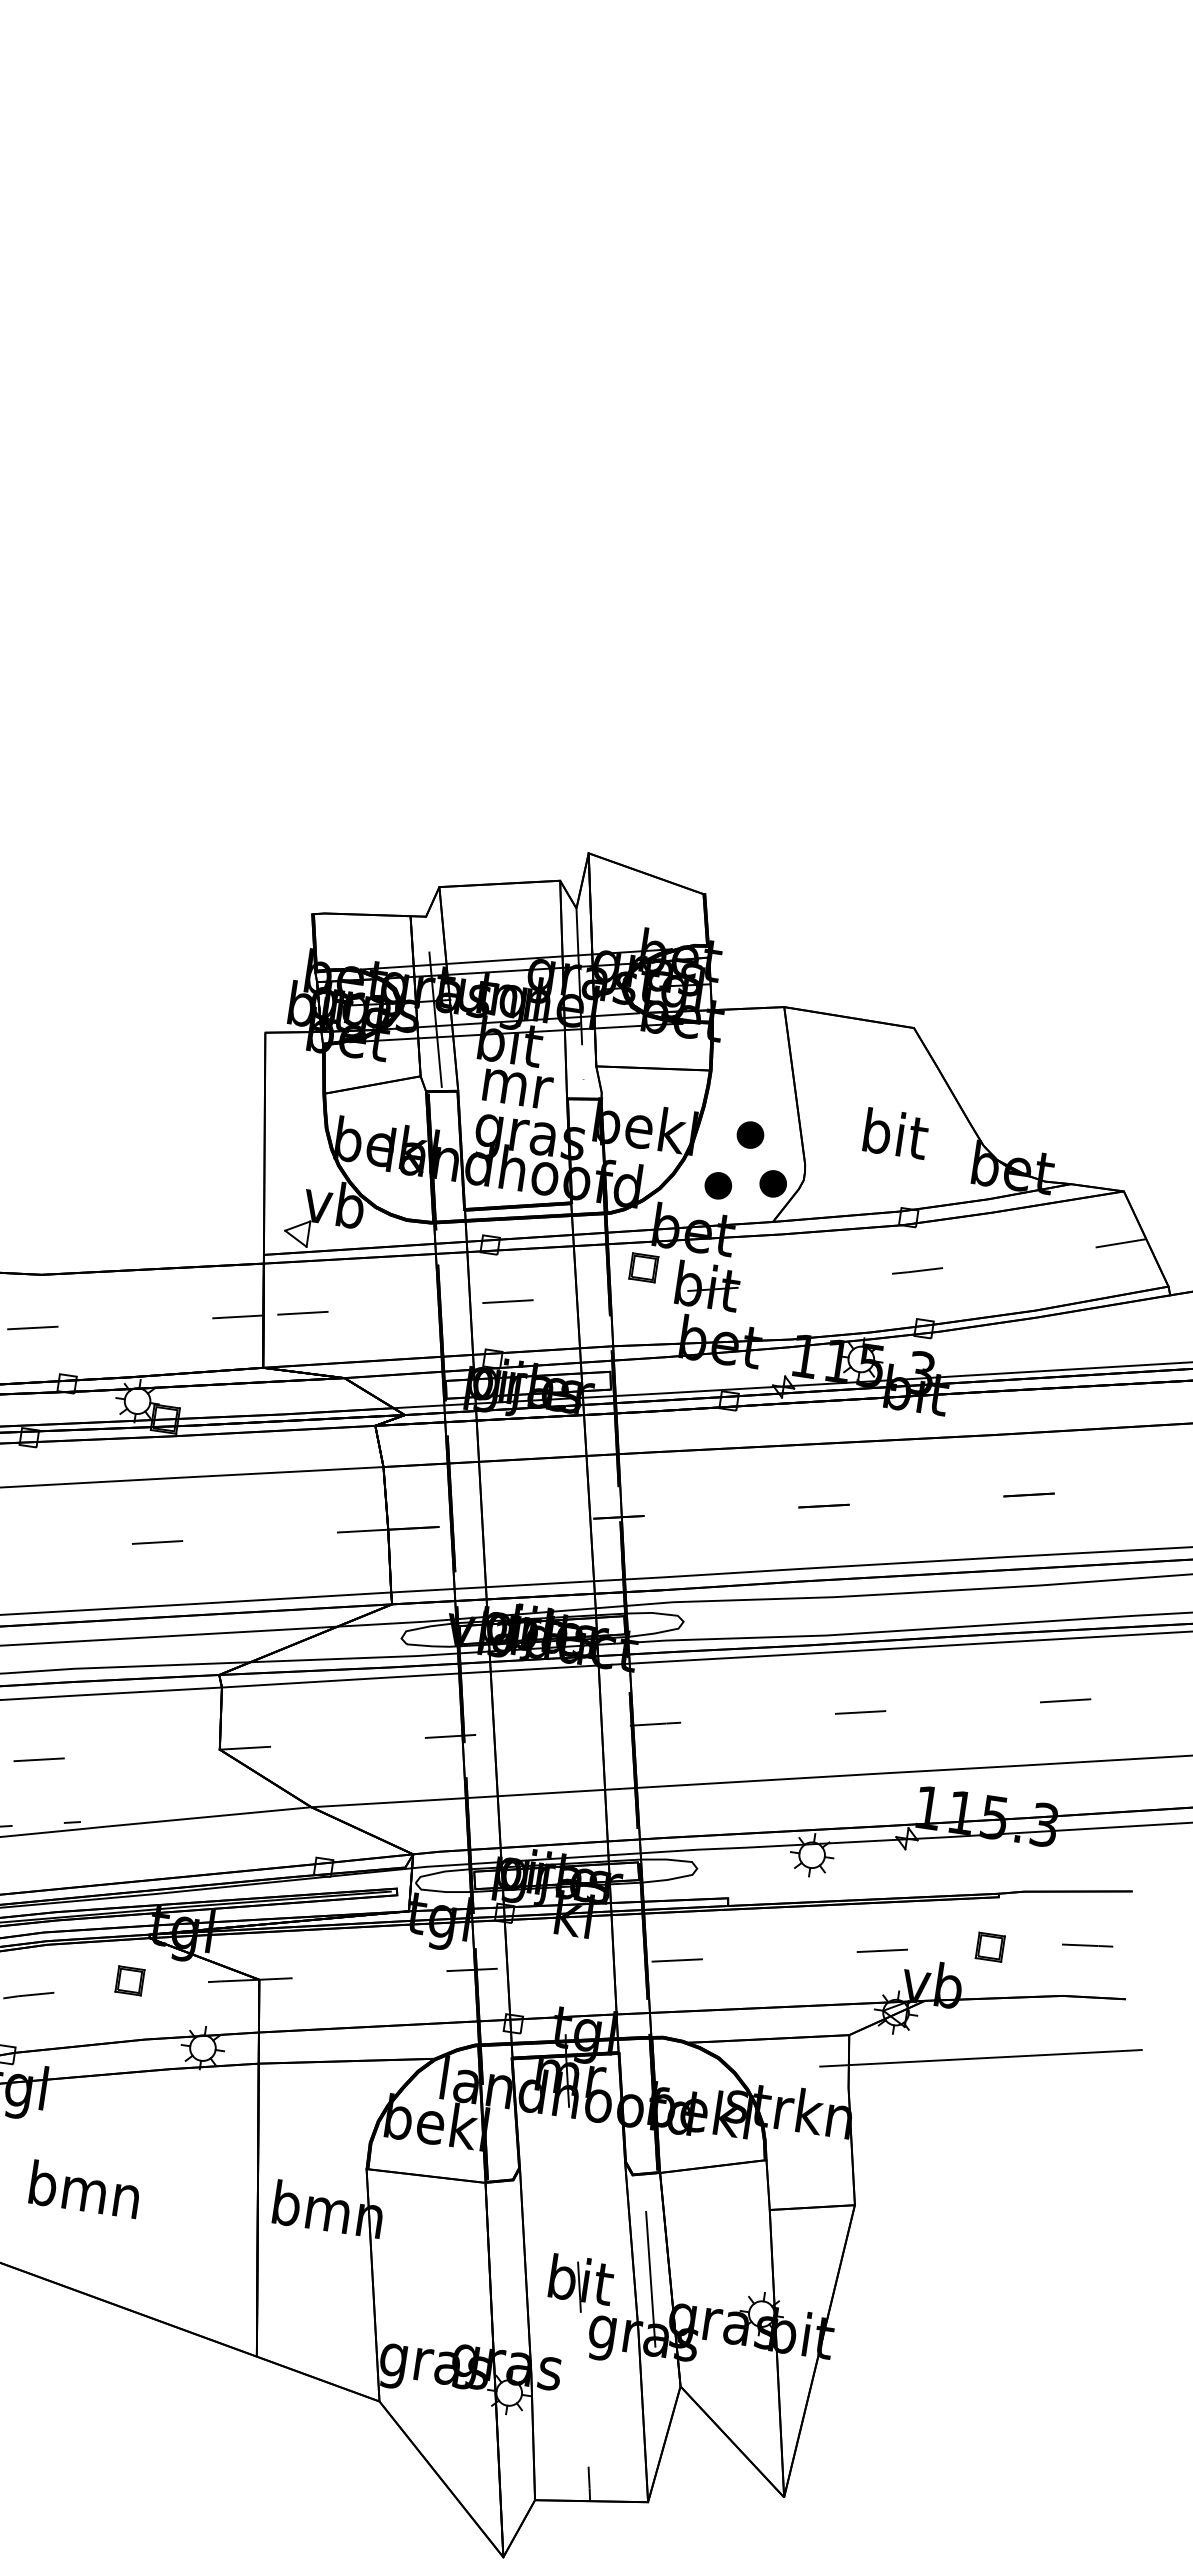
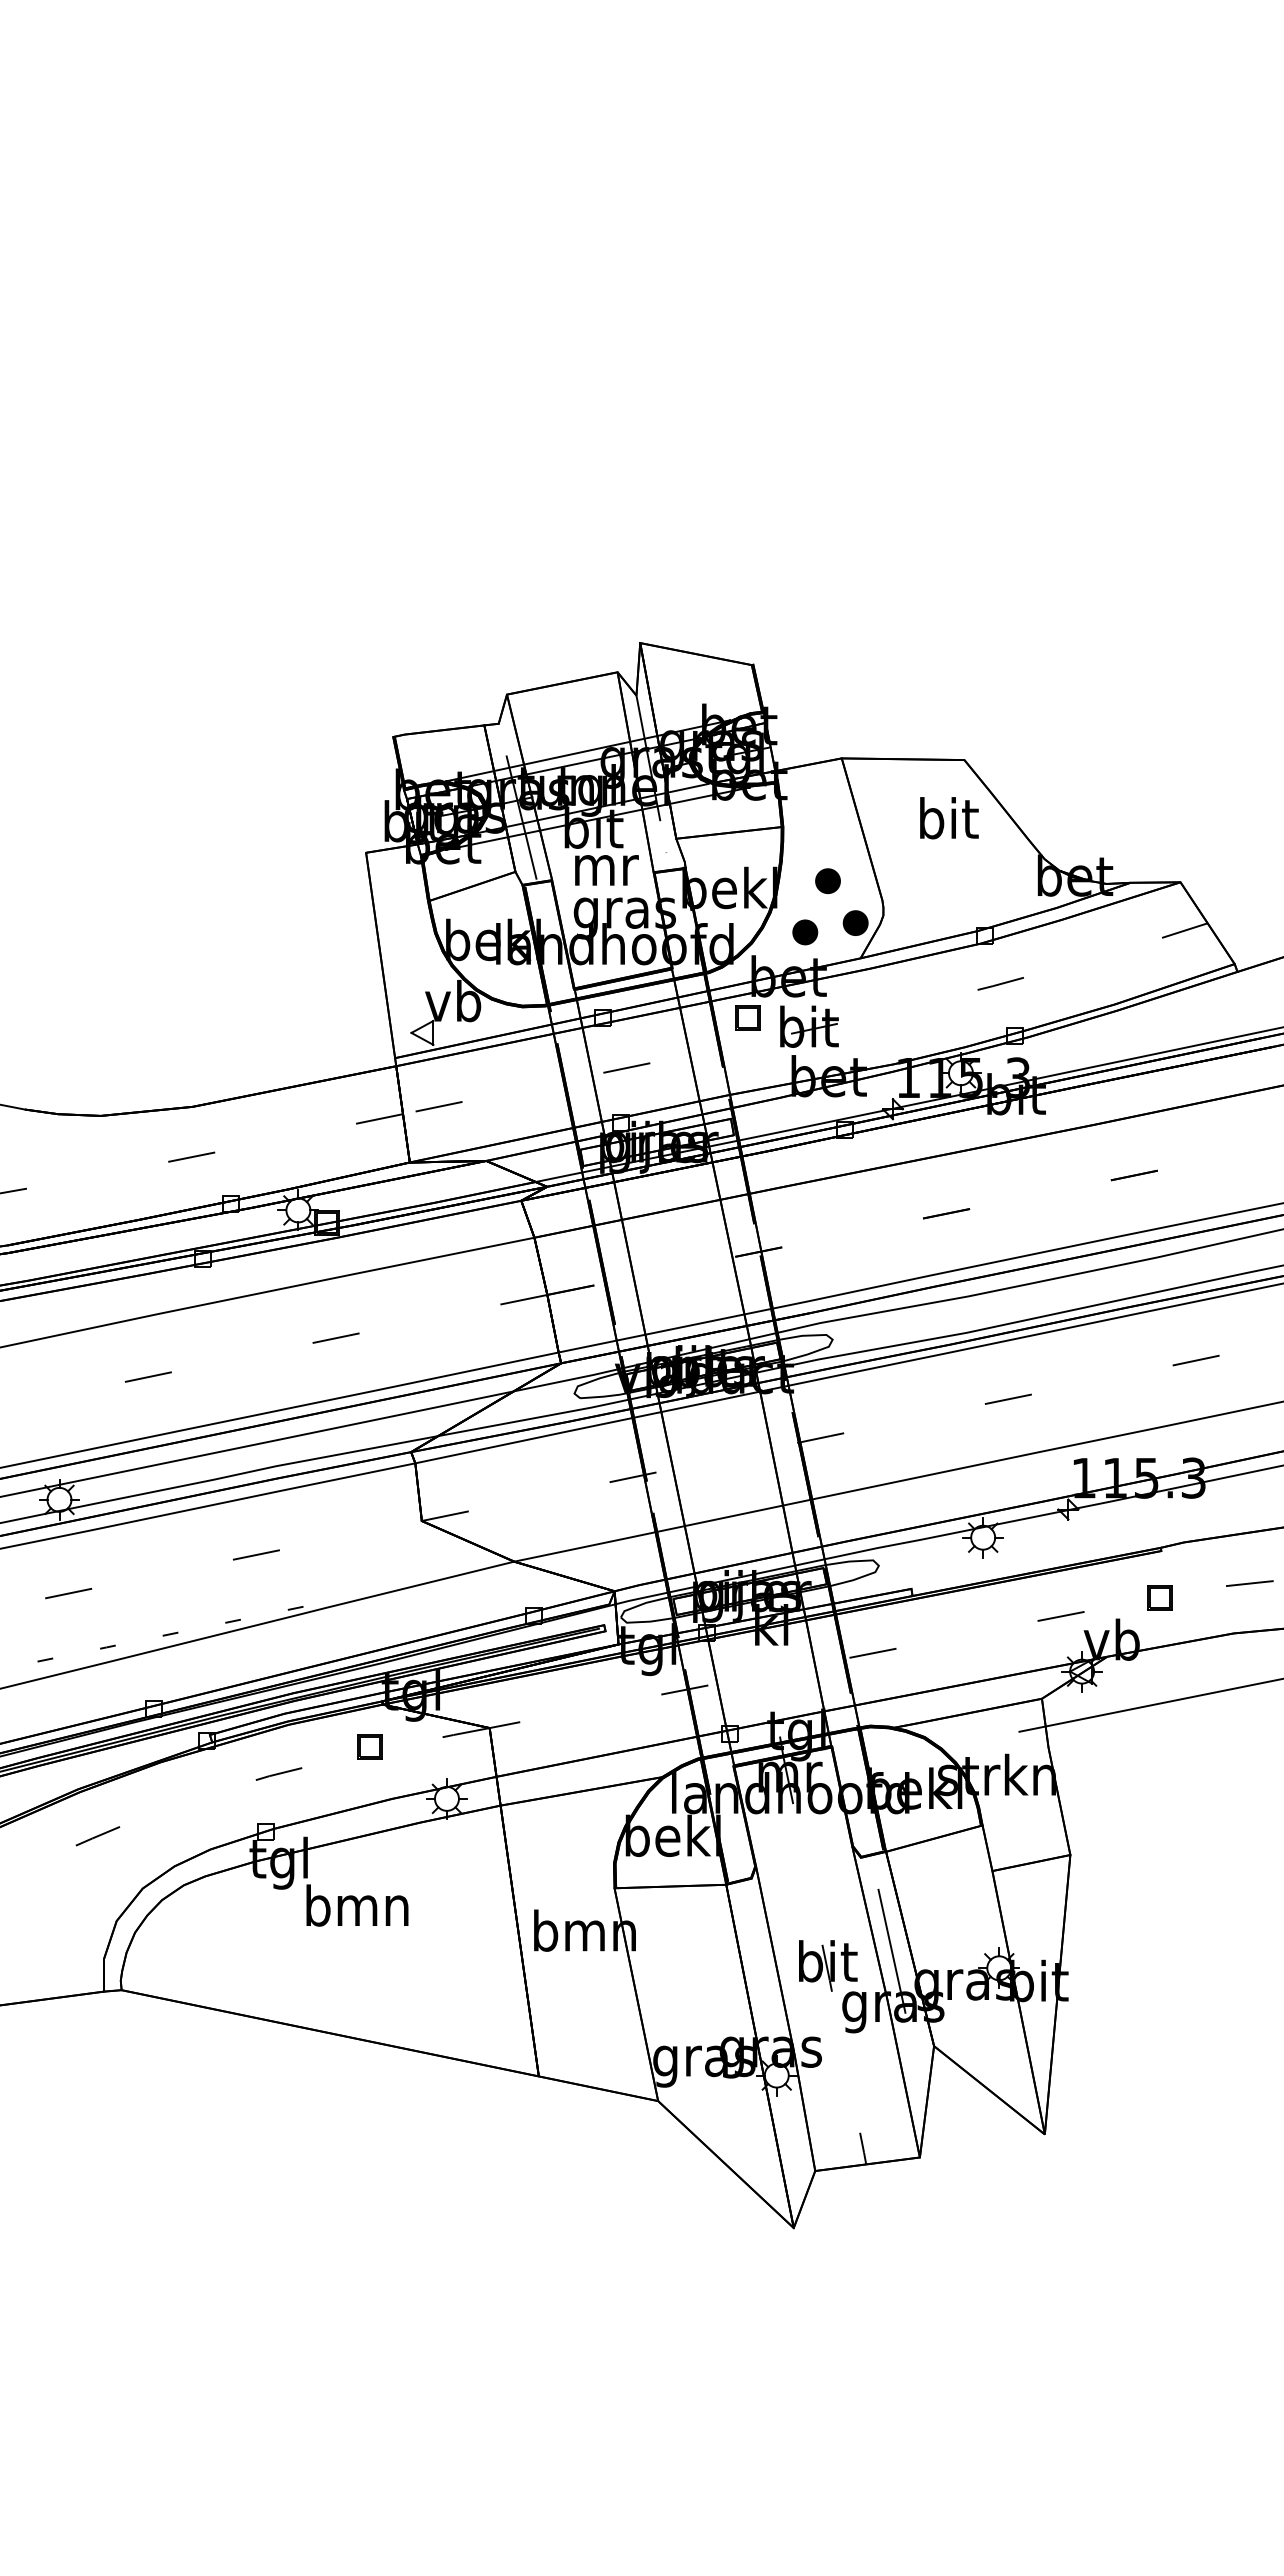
text: (896, 1134) -> (949, 818), moved
text: (85, 2189) -> (357, 1905), moved

